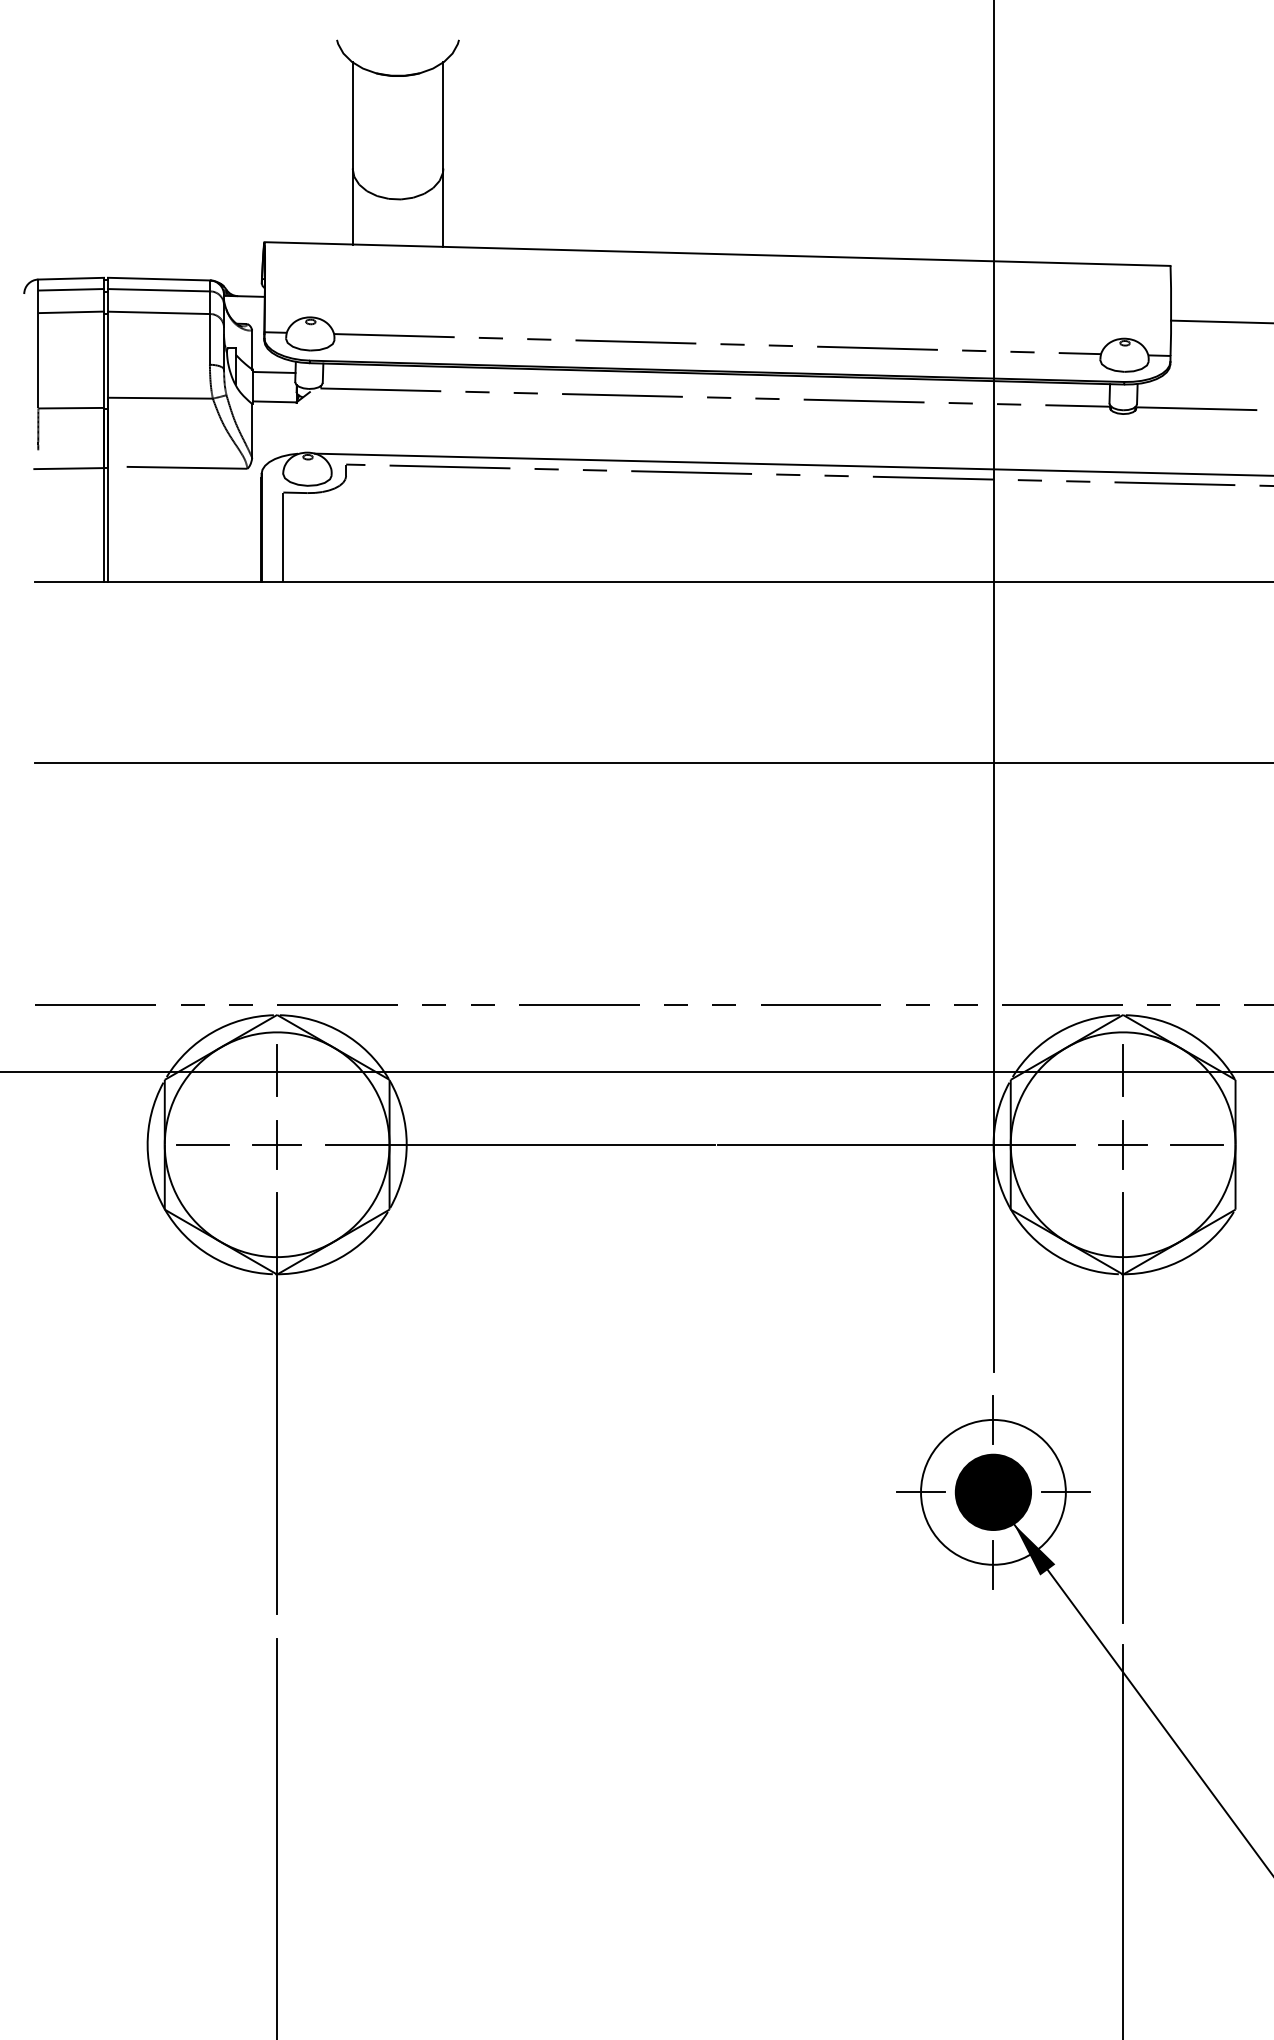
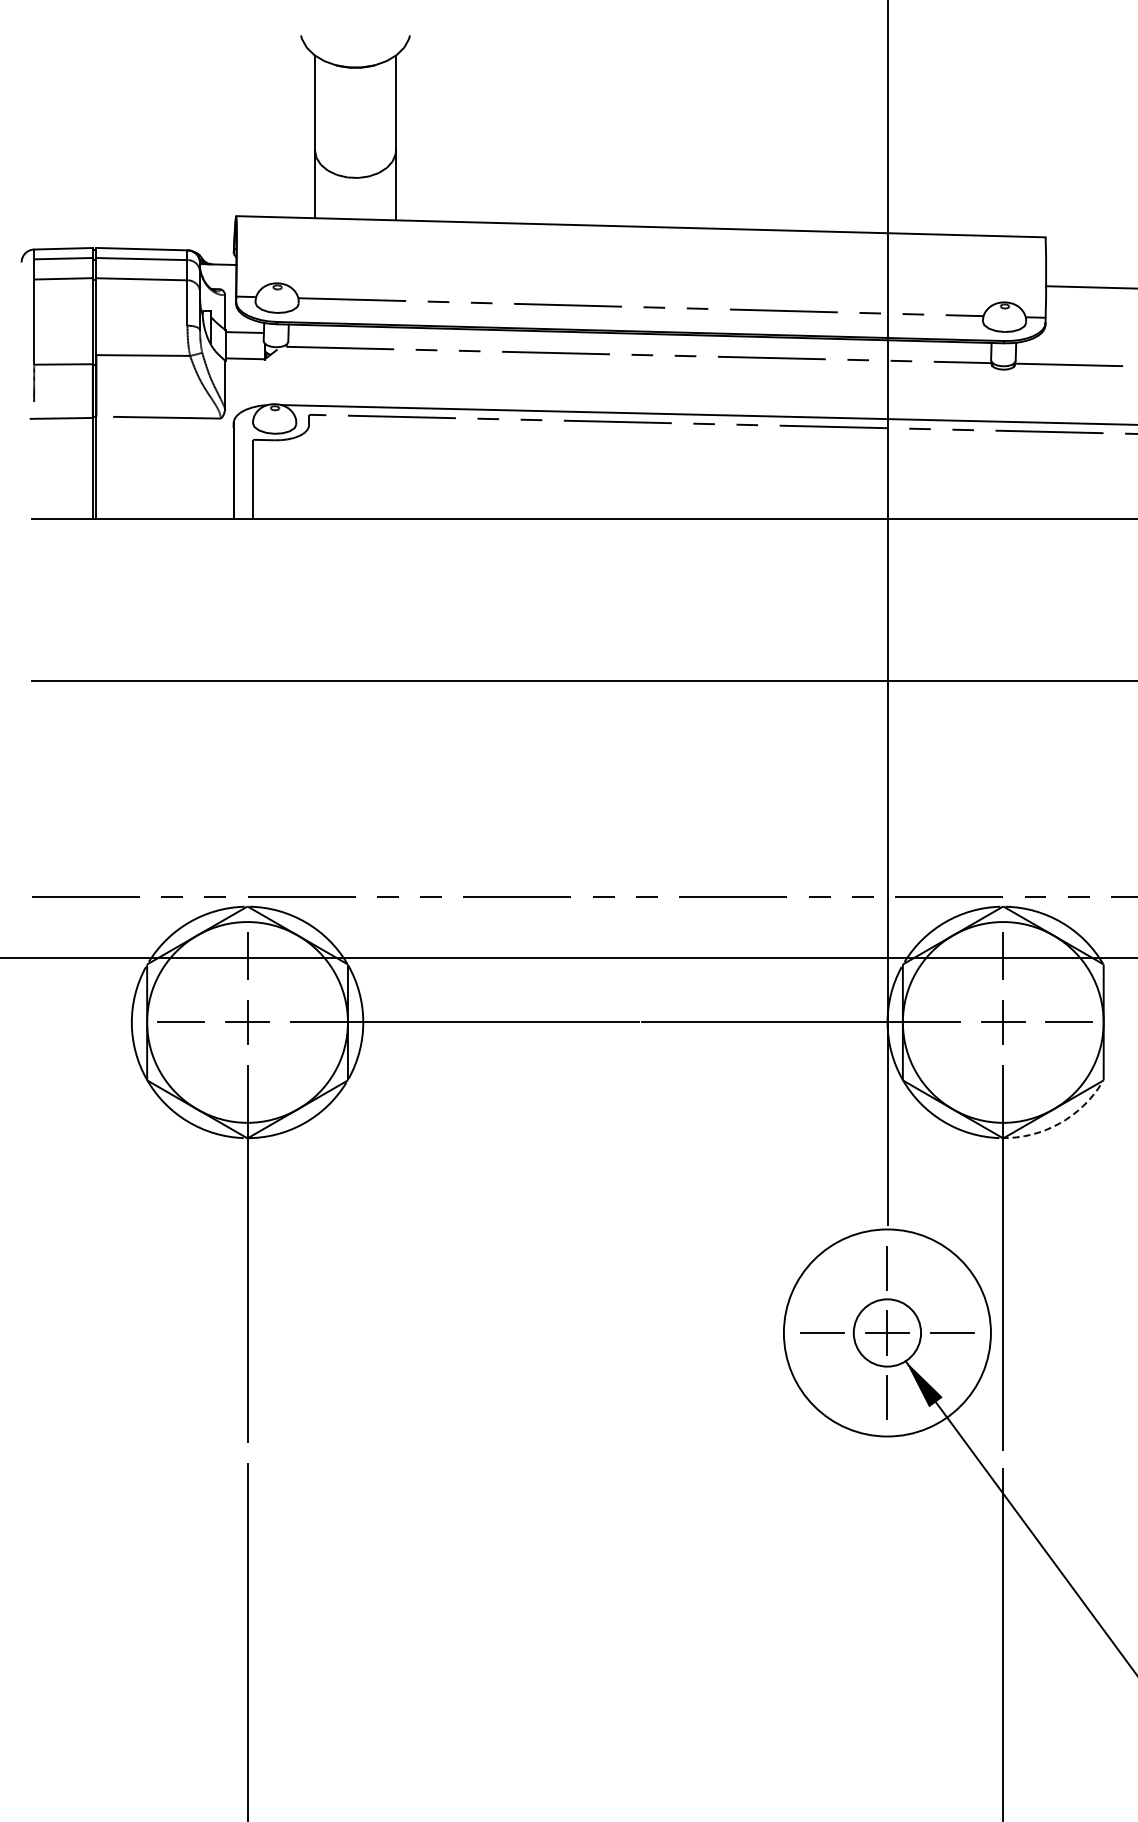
arc: (1186, 1257) -> (1059, 1123), solid -> dashed
circle: (993, 1491) -> (887, 1332), size x1.6
fill: (993, 1491) -> (887, 1332), removed

